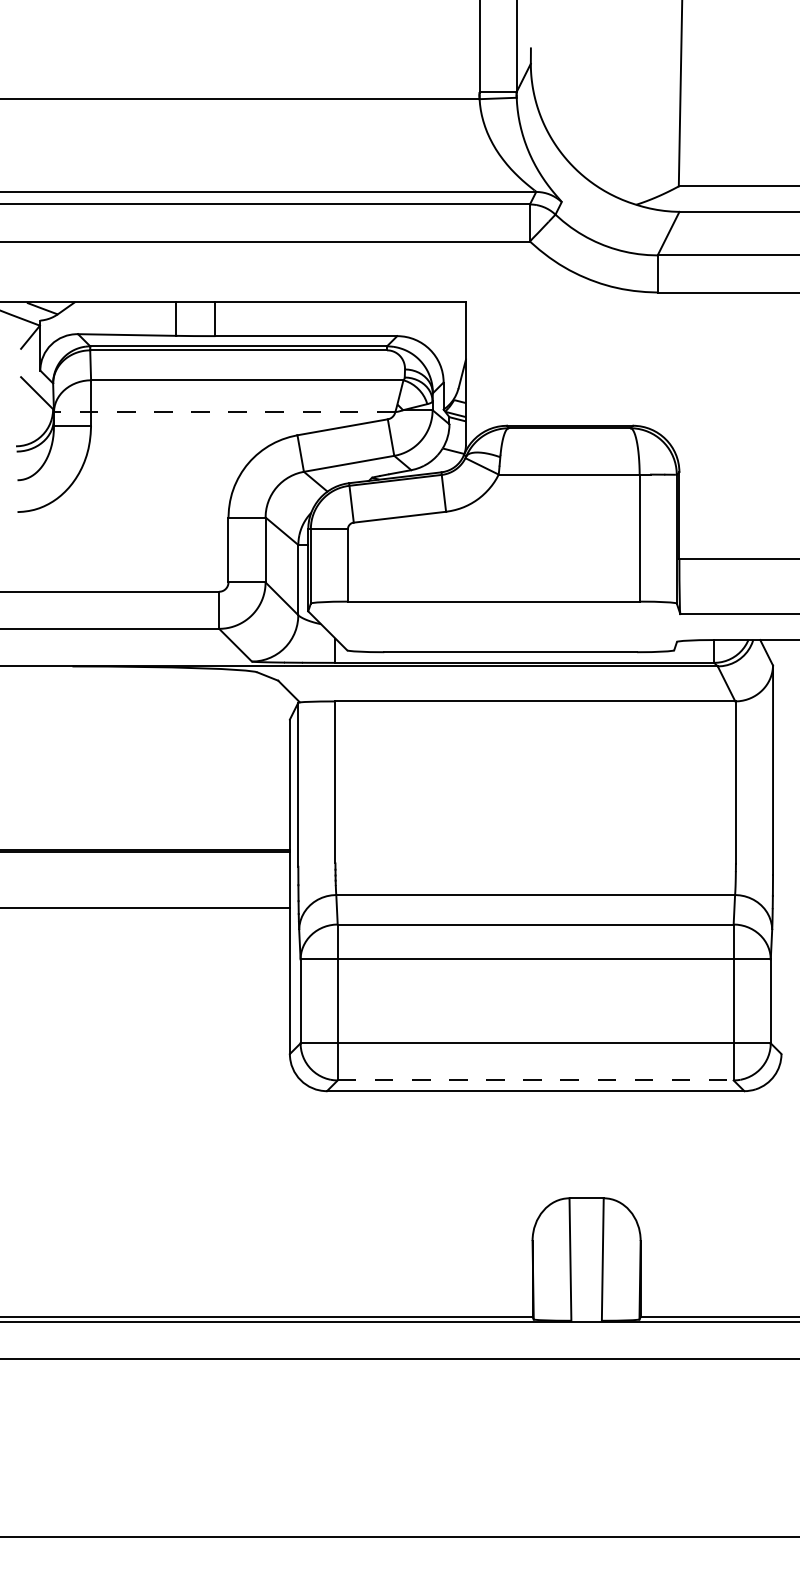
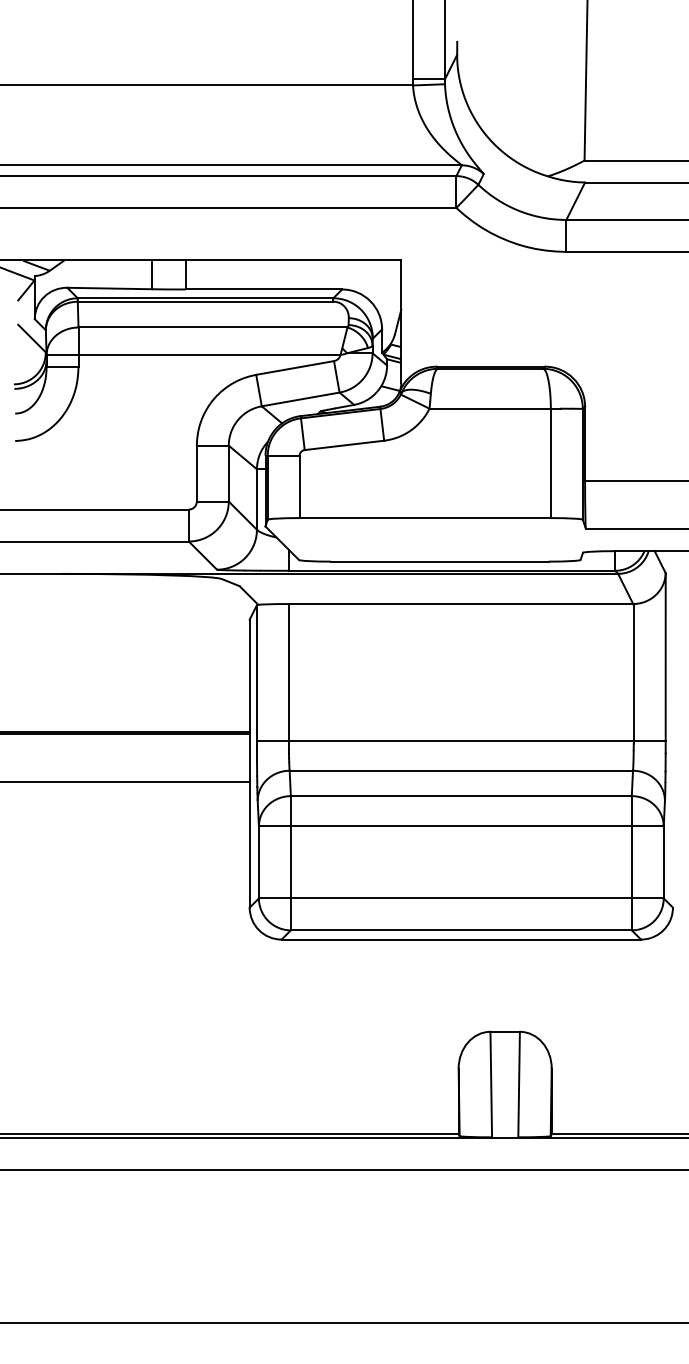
line: (224, 411) -> (193, 354), dashed -> solid
line: (534, 859) -> (460, 740), added
line: (535, 1080) -> (461, 930), dashed -> solid

